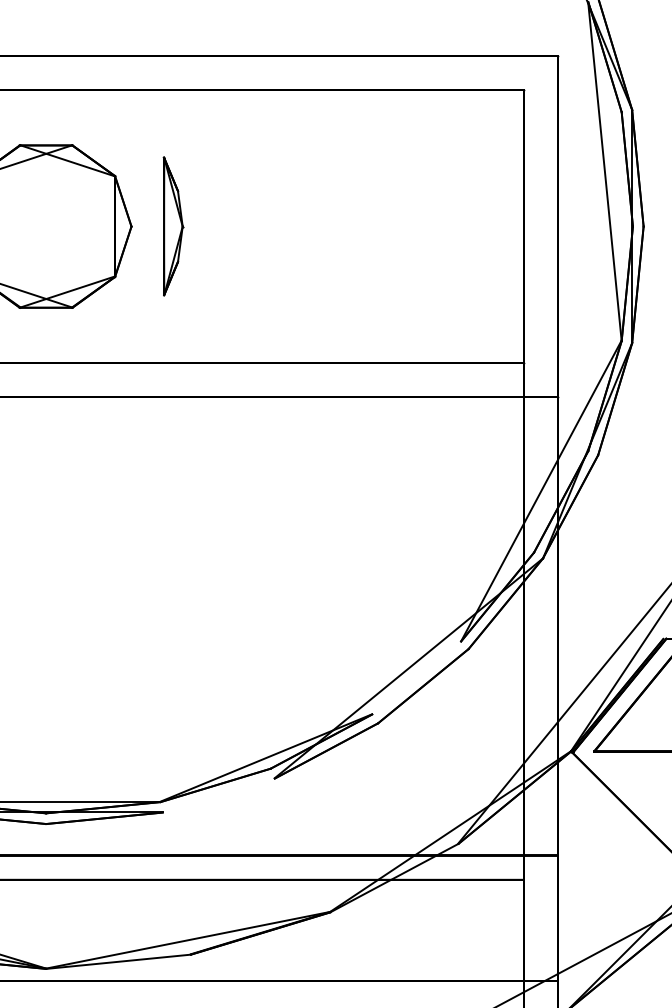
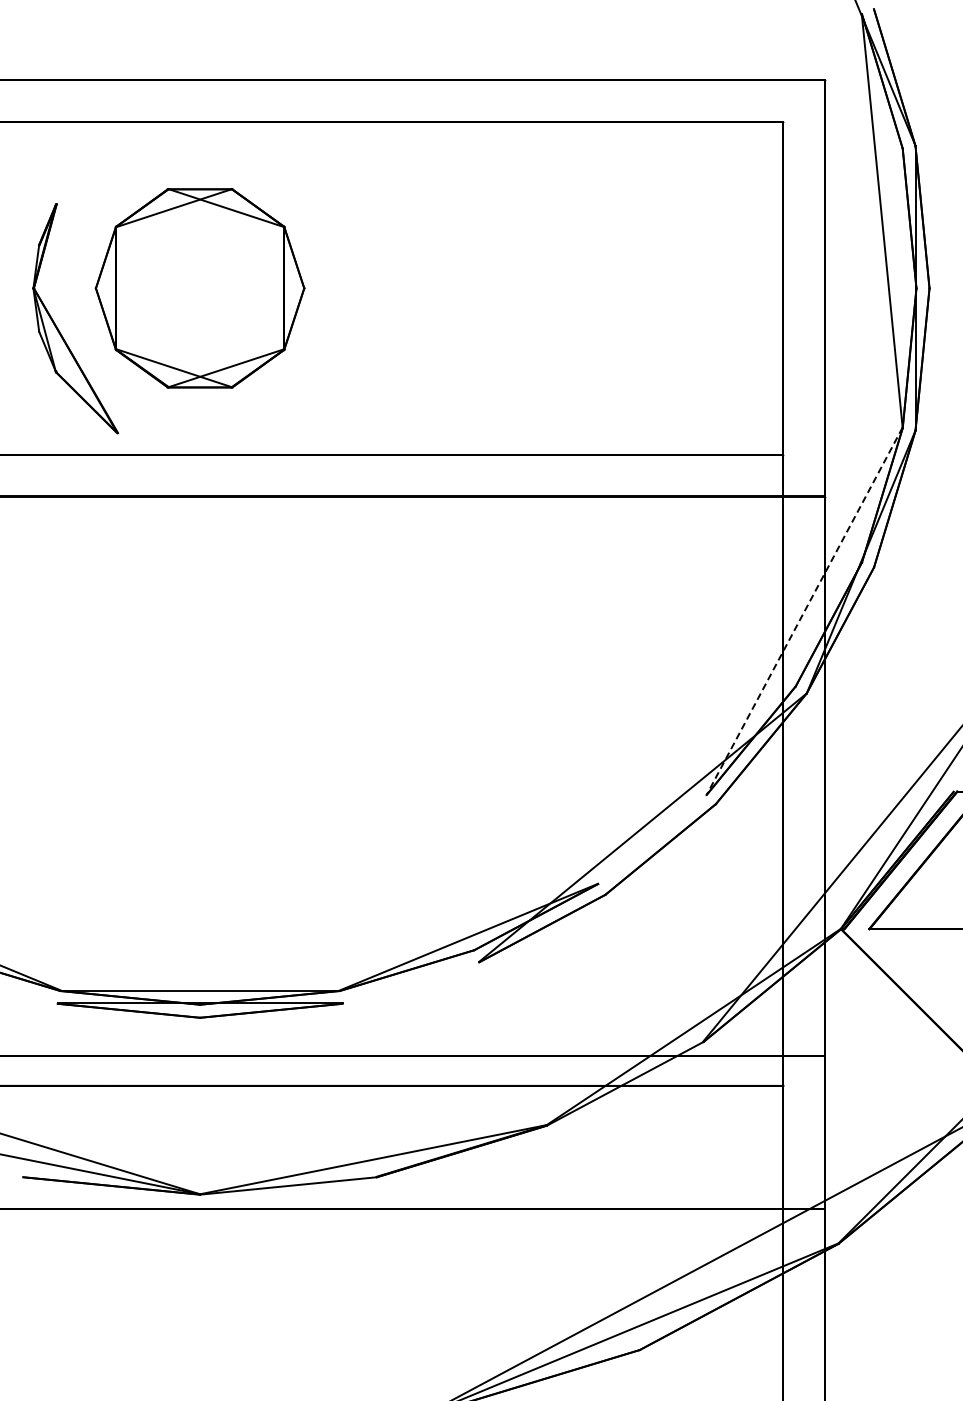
part: (173, 226) -> (355, 288), removed
line: (541, 491) -> (804, 611), solid -> dashed

